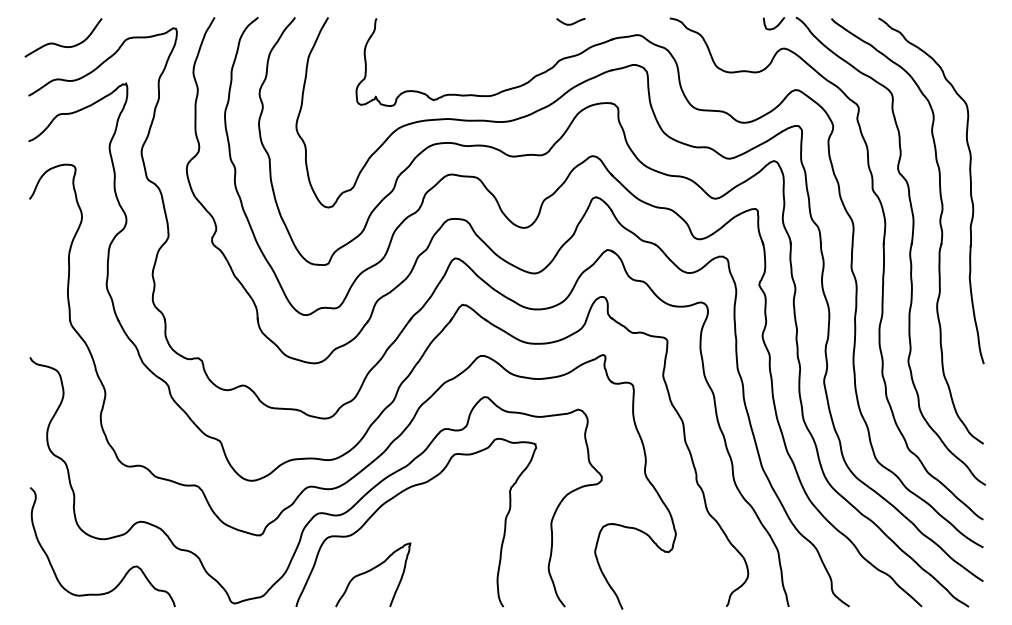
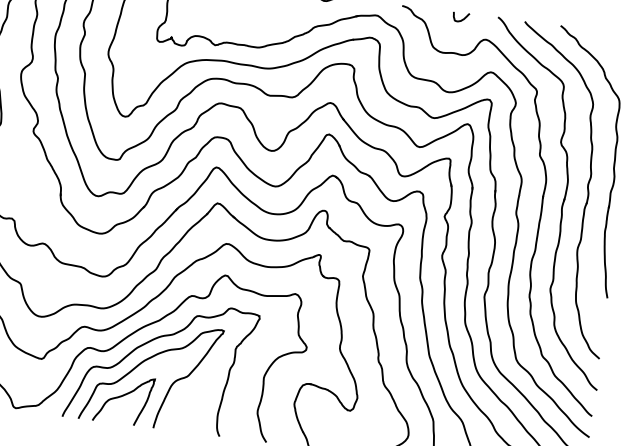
curve: (776, 25) -> (462, 19), moved
curve: (392, 523) -> (143, 362), added

